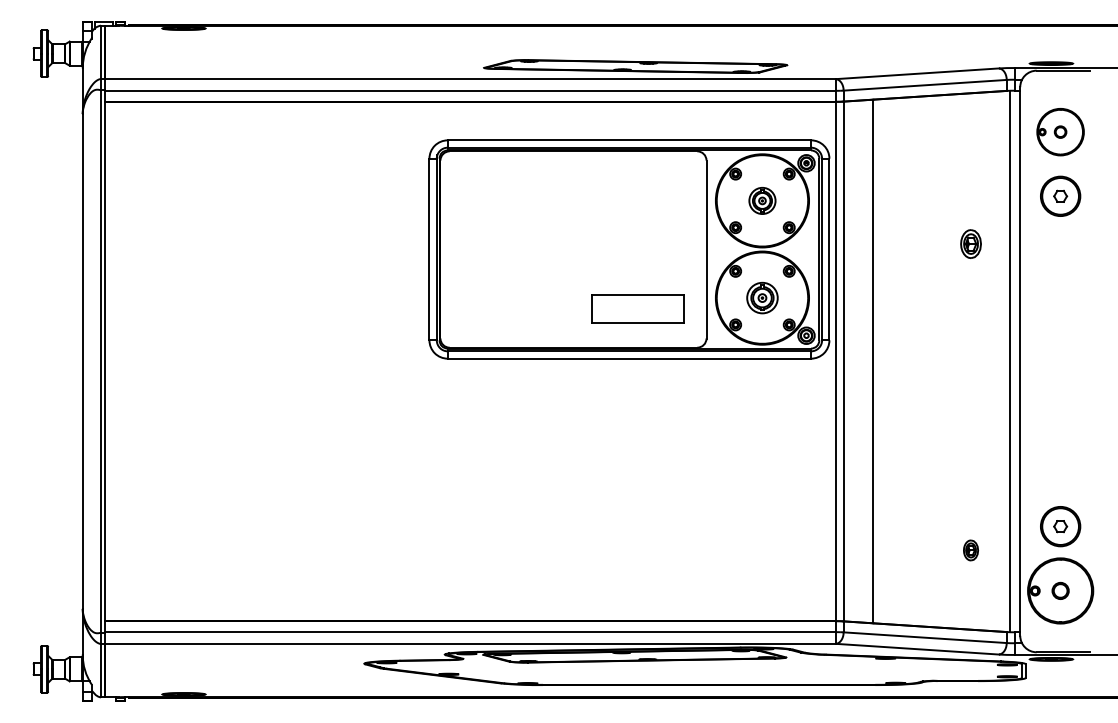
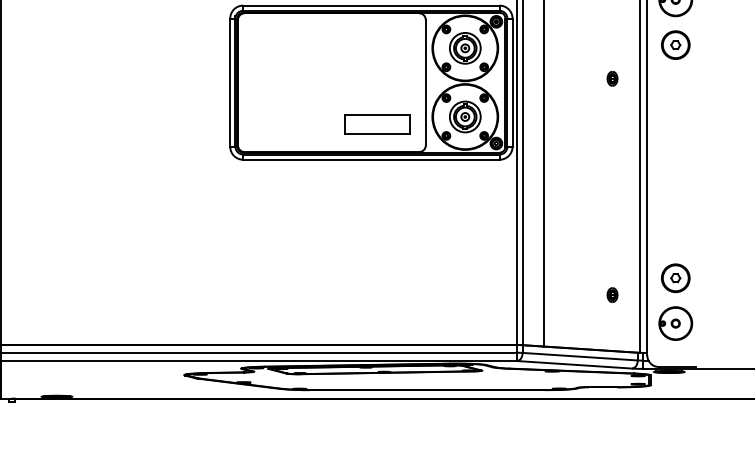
part: (762, 200) -> (465, 48), size x1.67
part: (970, 243) -> (612, 78), size x0.71
part: (762, 297) -> (465, 116), size x1.43
part: (1060, 590) -> (675, 323), size x0.71

